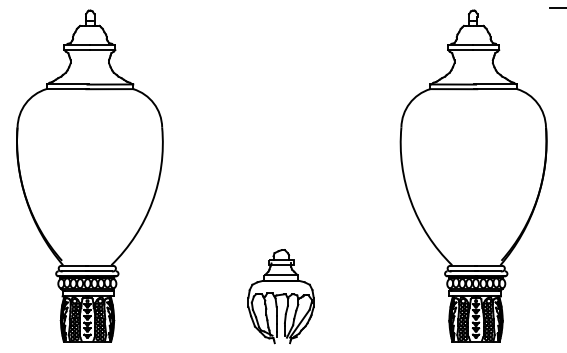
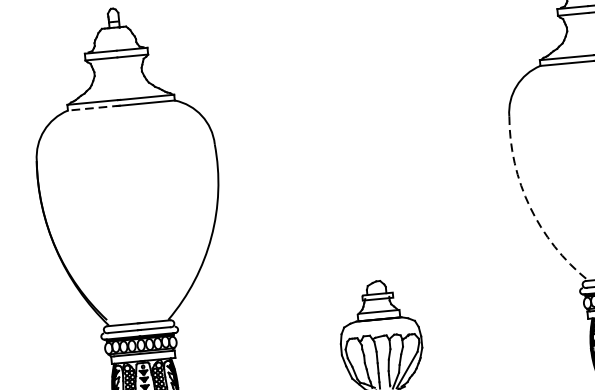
line: (67, 89) -> (93, 108), solid -> dashed
arc: (411, 202) -> (530, 207), solid -> dashed

